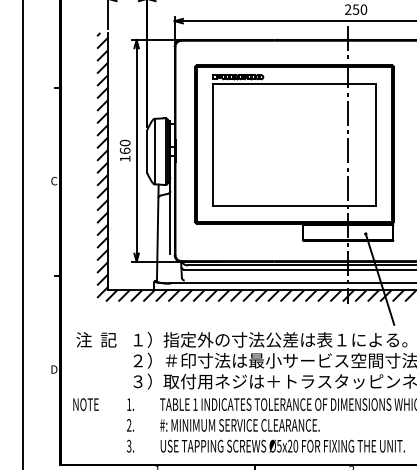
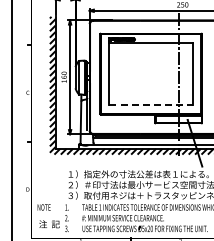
line: (295, 205) -> (151, 105), solid -> dashed
text: (96, 340) -> (49, 224), moved

